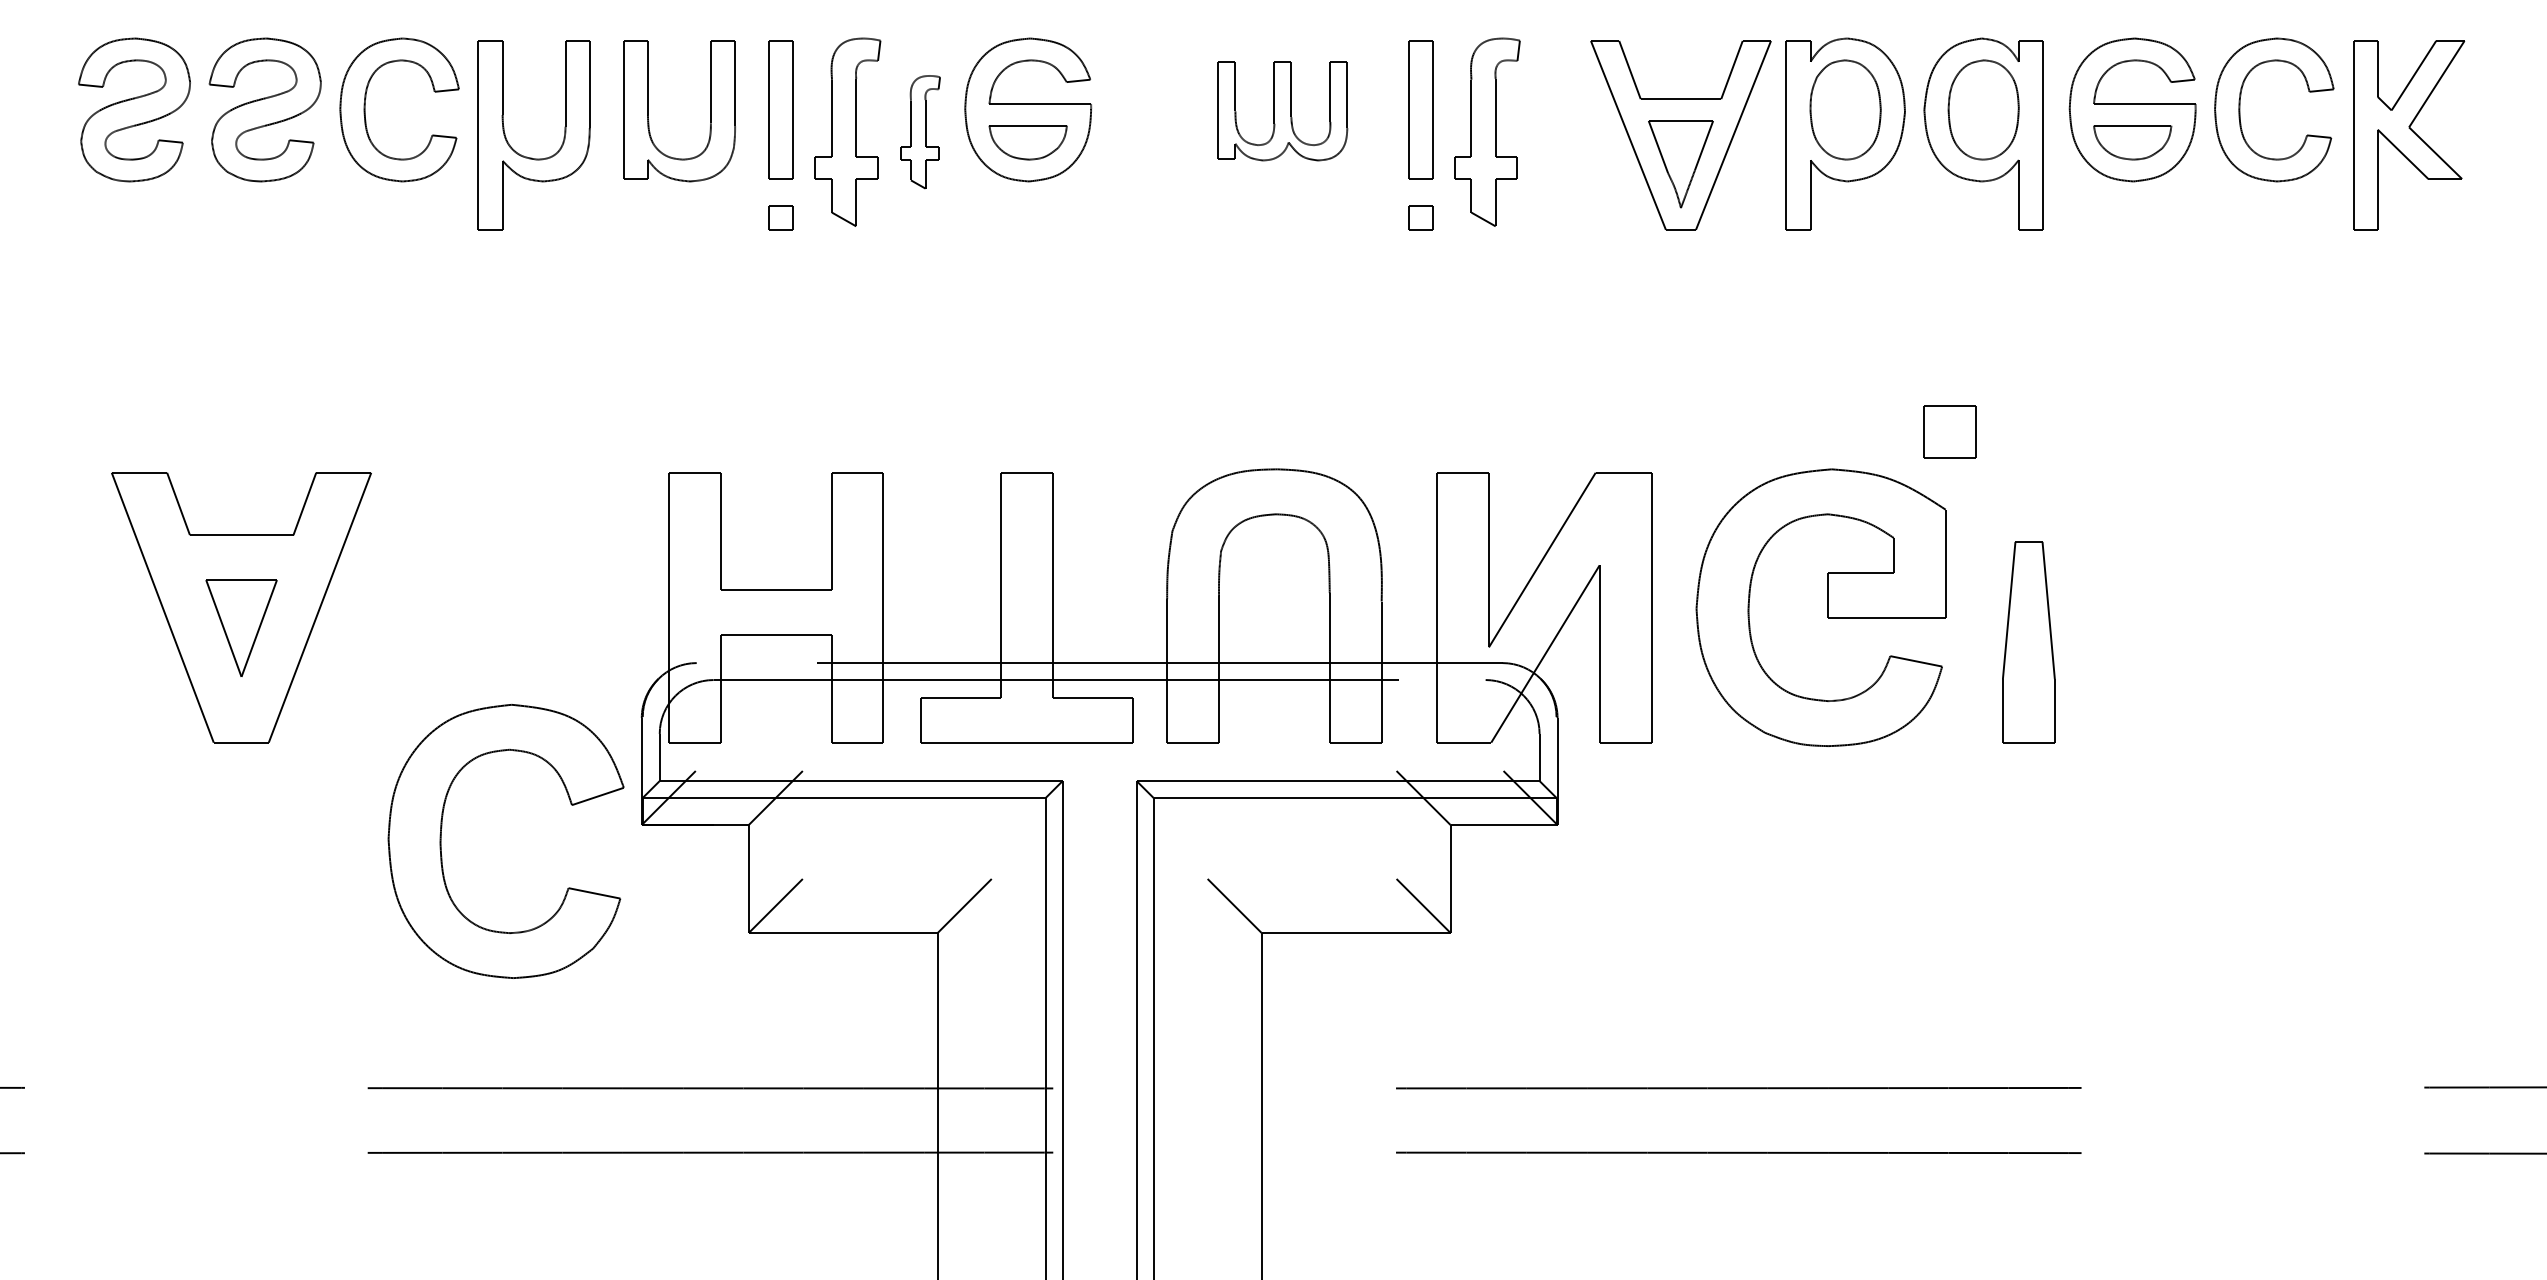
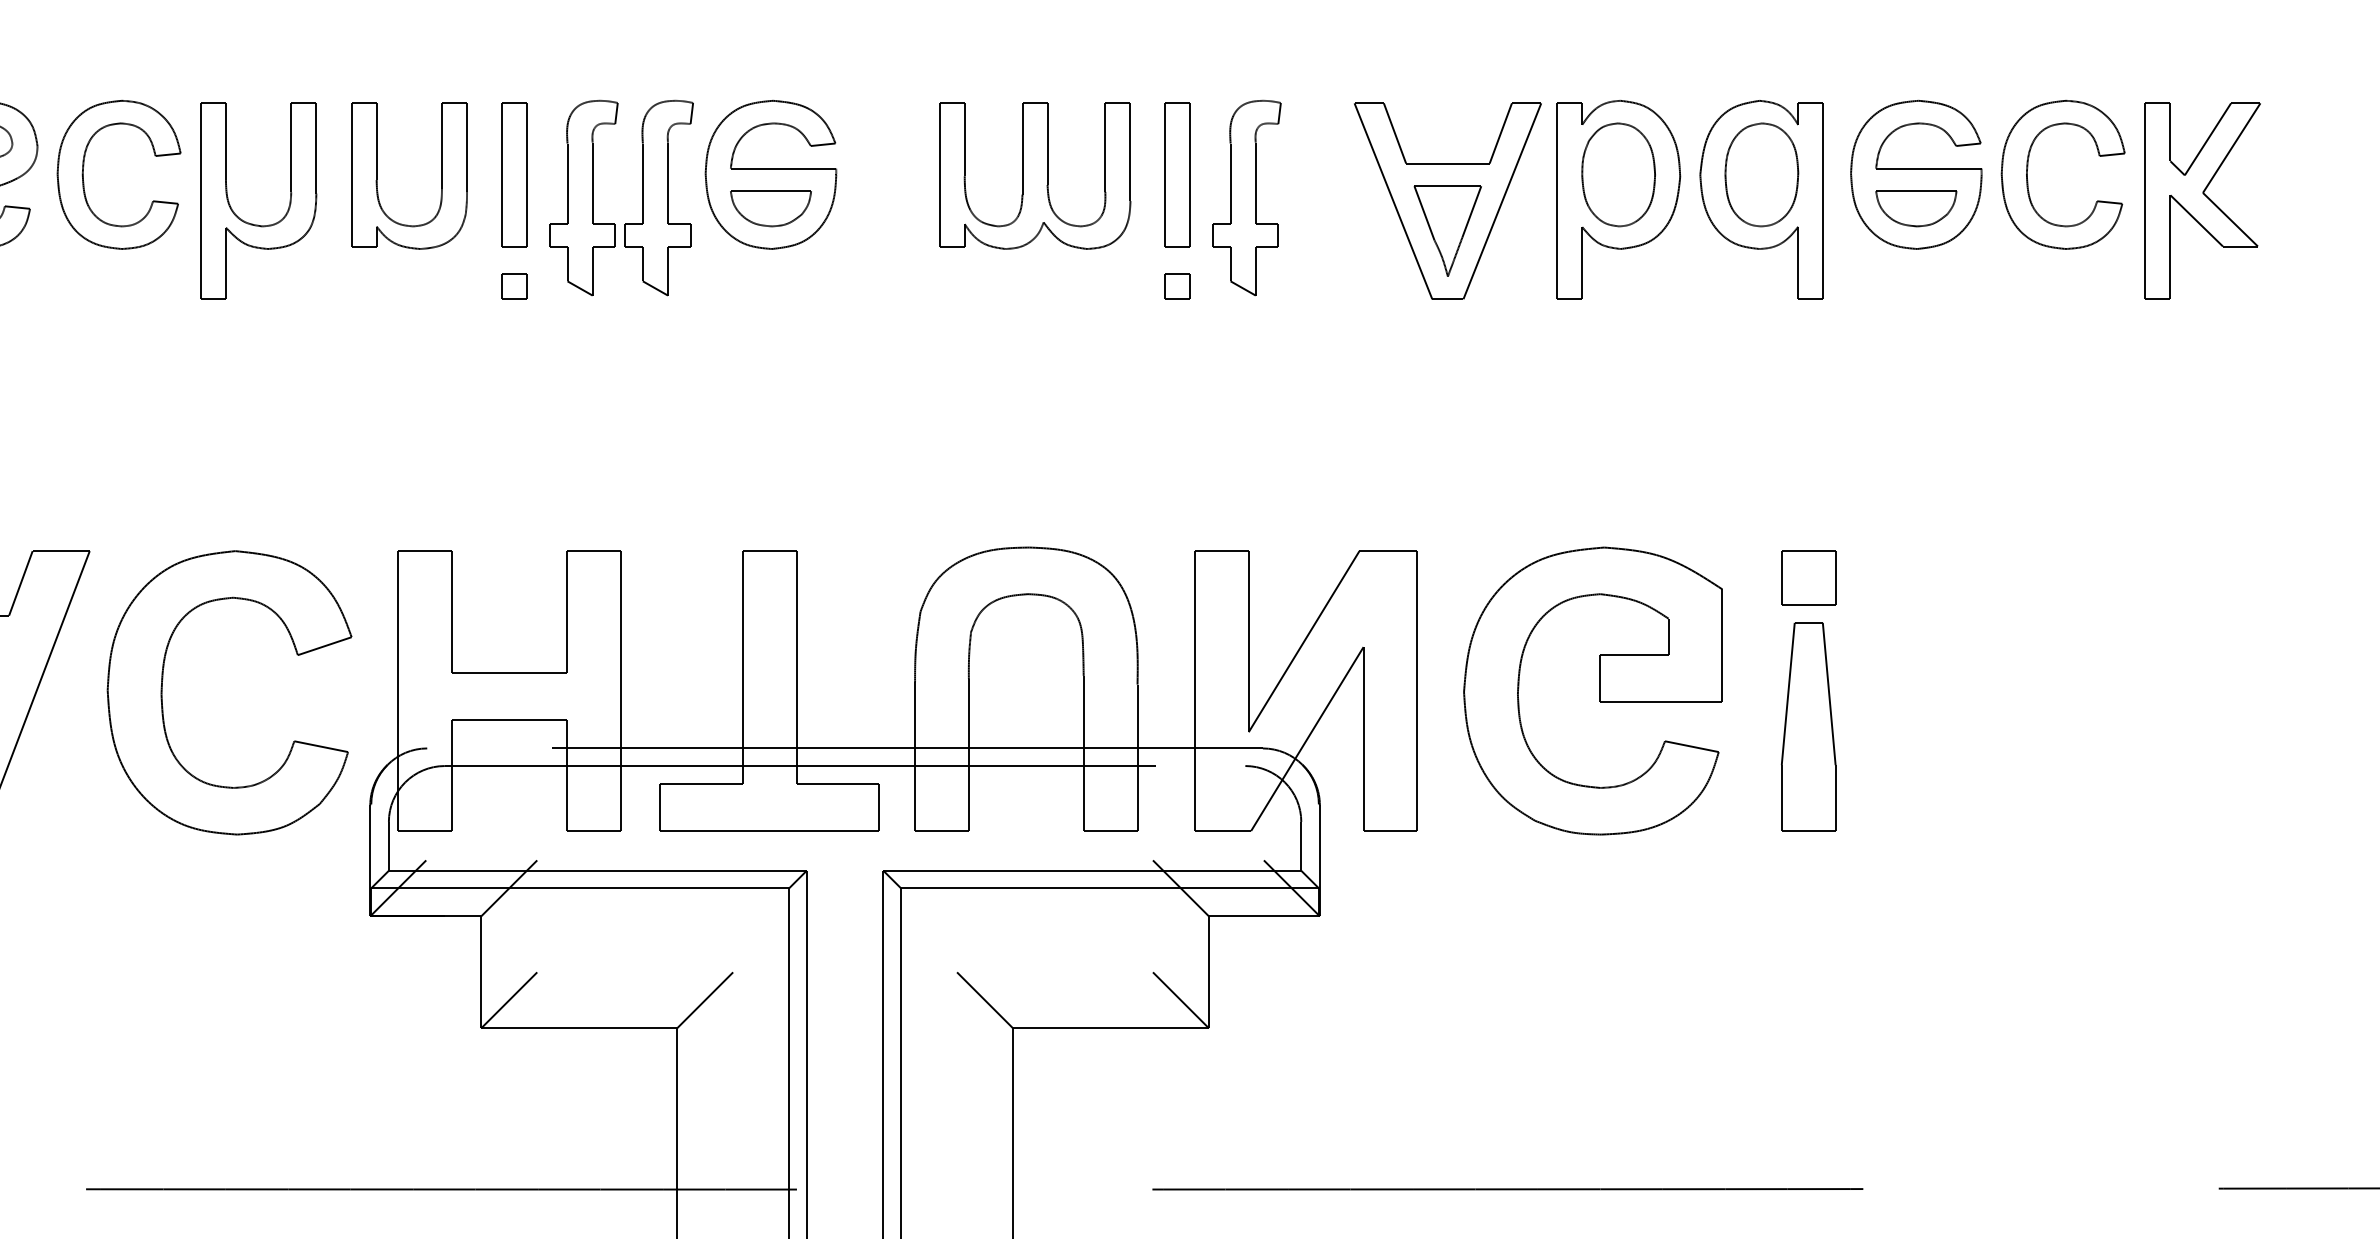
part: (1282, 111) -> (1034, 176), size x1.43
part: (920, 131) -> (659, 197), size x1.67
part: (1949, 431) -> (1808, 577), moved
part: (441, 841) -> (162, 692), moved

